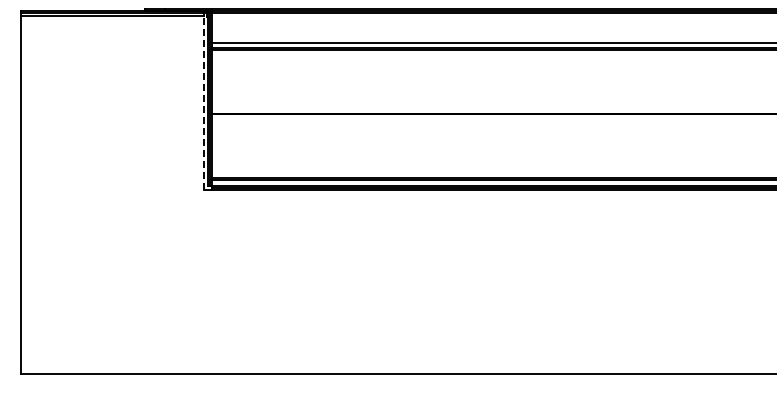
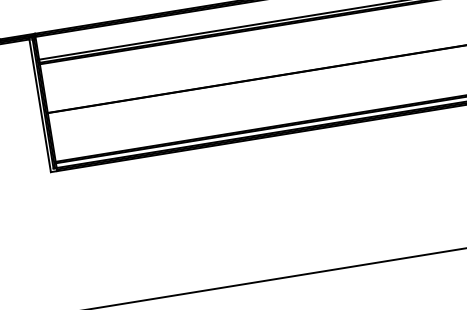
line: (203, 102) -> (40, 105), dashed -> solid

